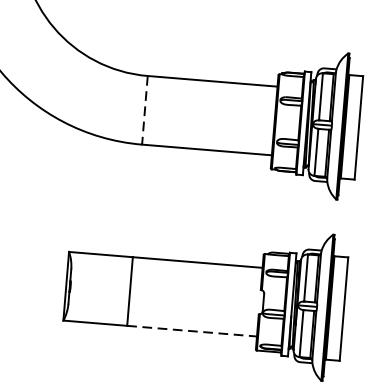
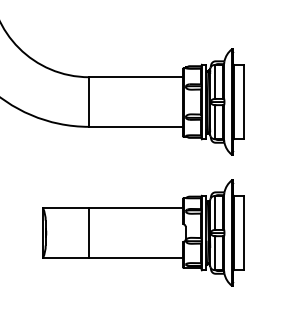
line: (145, 110) -> (89, 102), dashed -> solid
line: (192, 330) -> (136, 257), dashed -> solid

